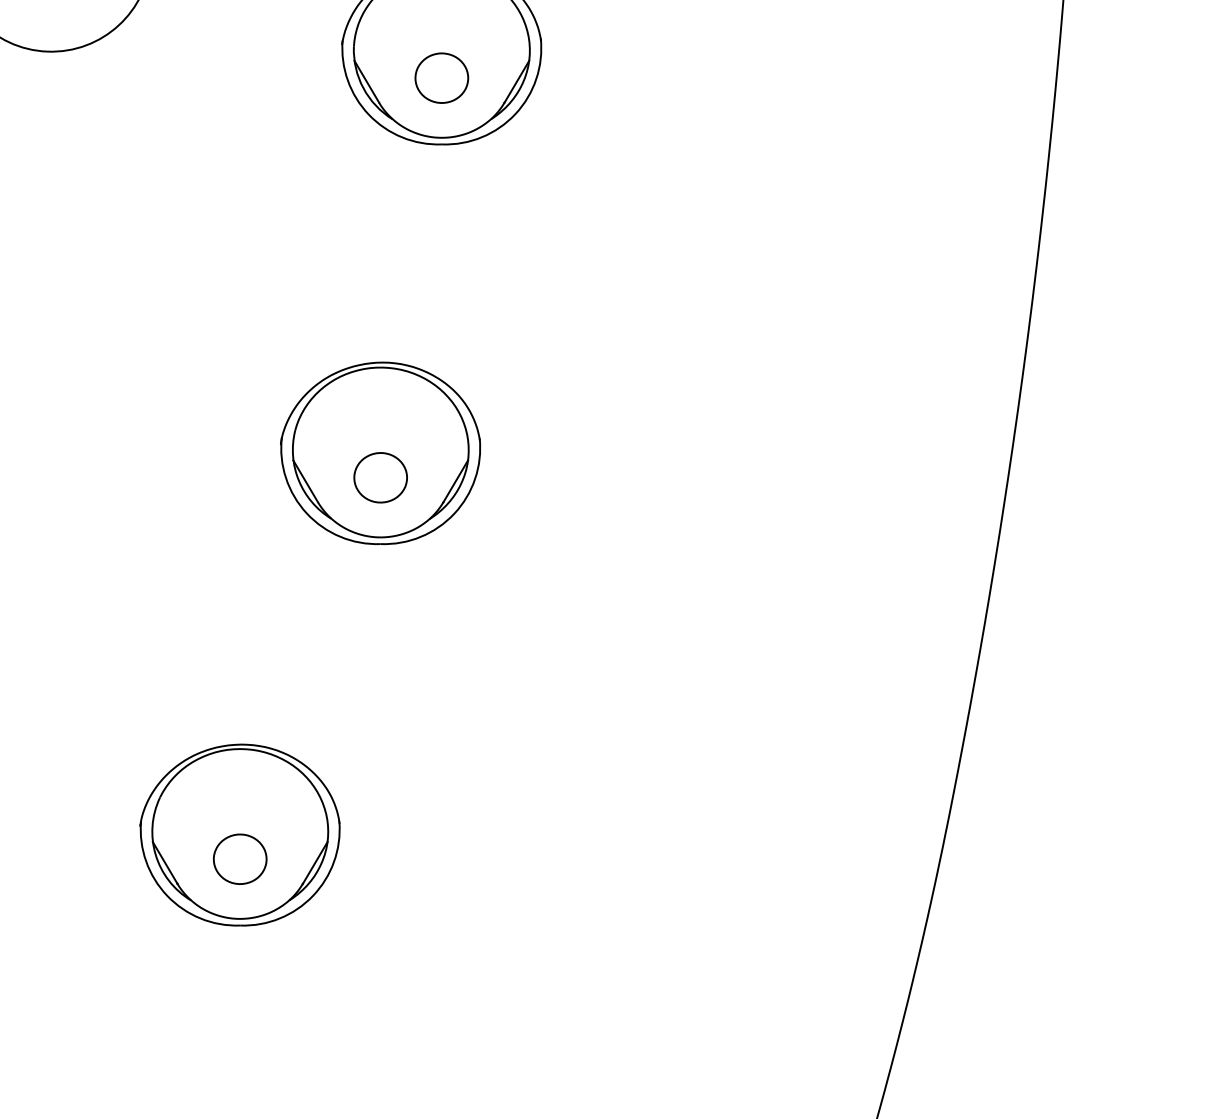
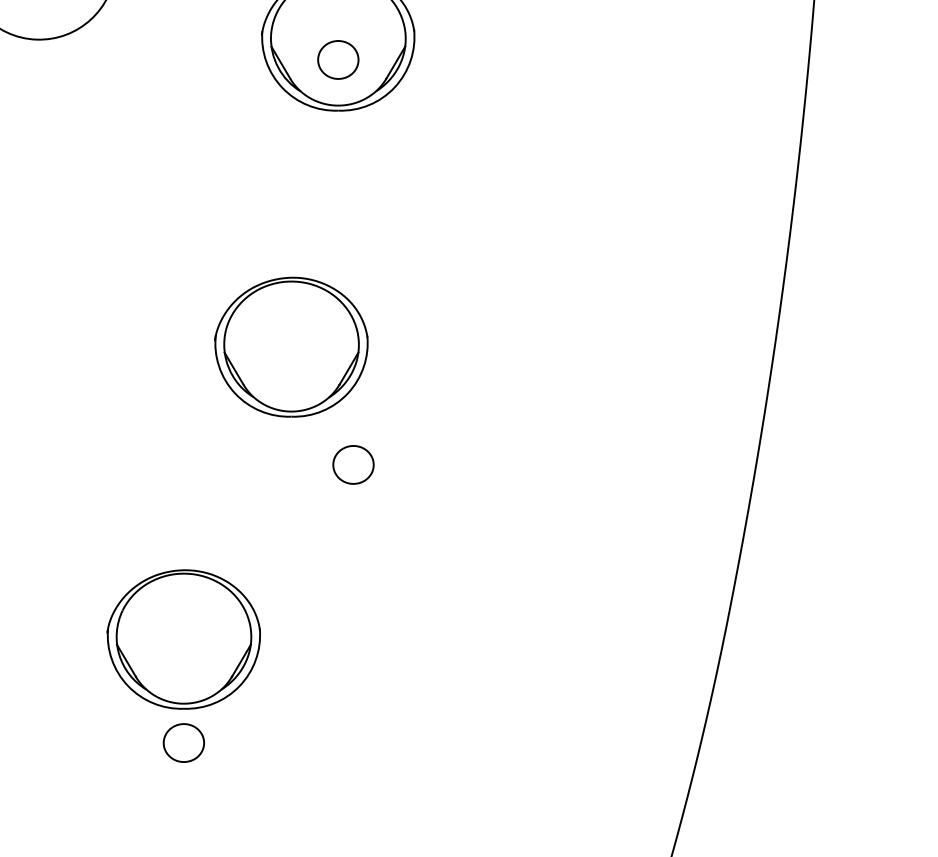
part: (380, 477) -> (353, 464), moved
part: (239, 858) -> (183, 742), moved

